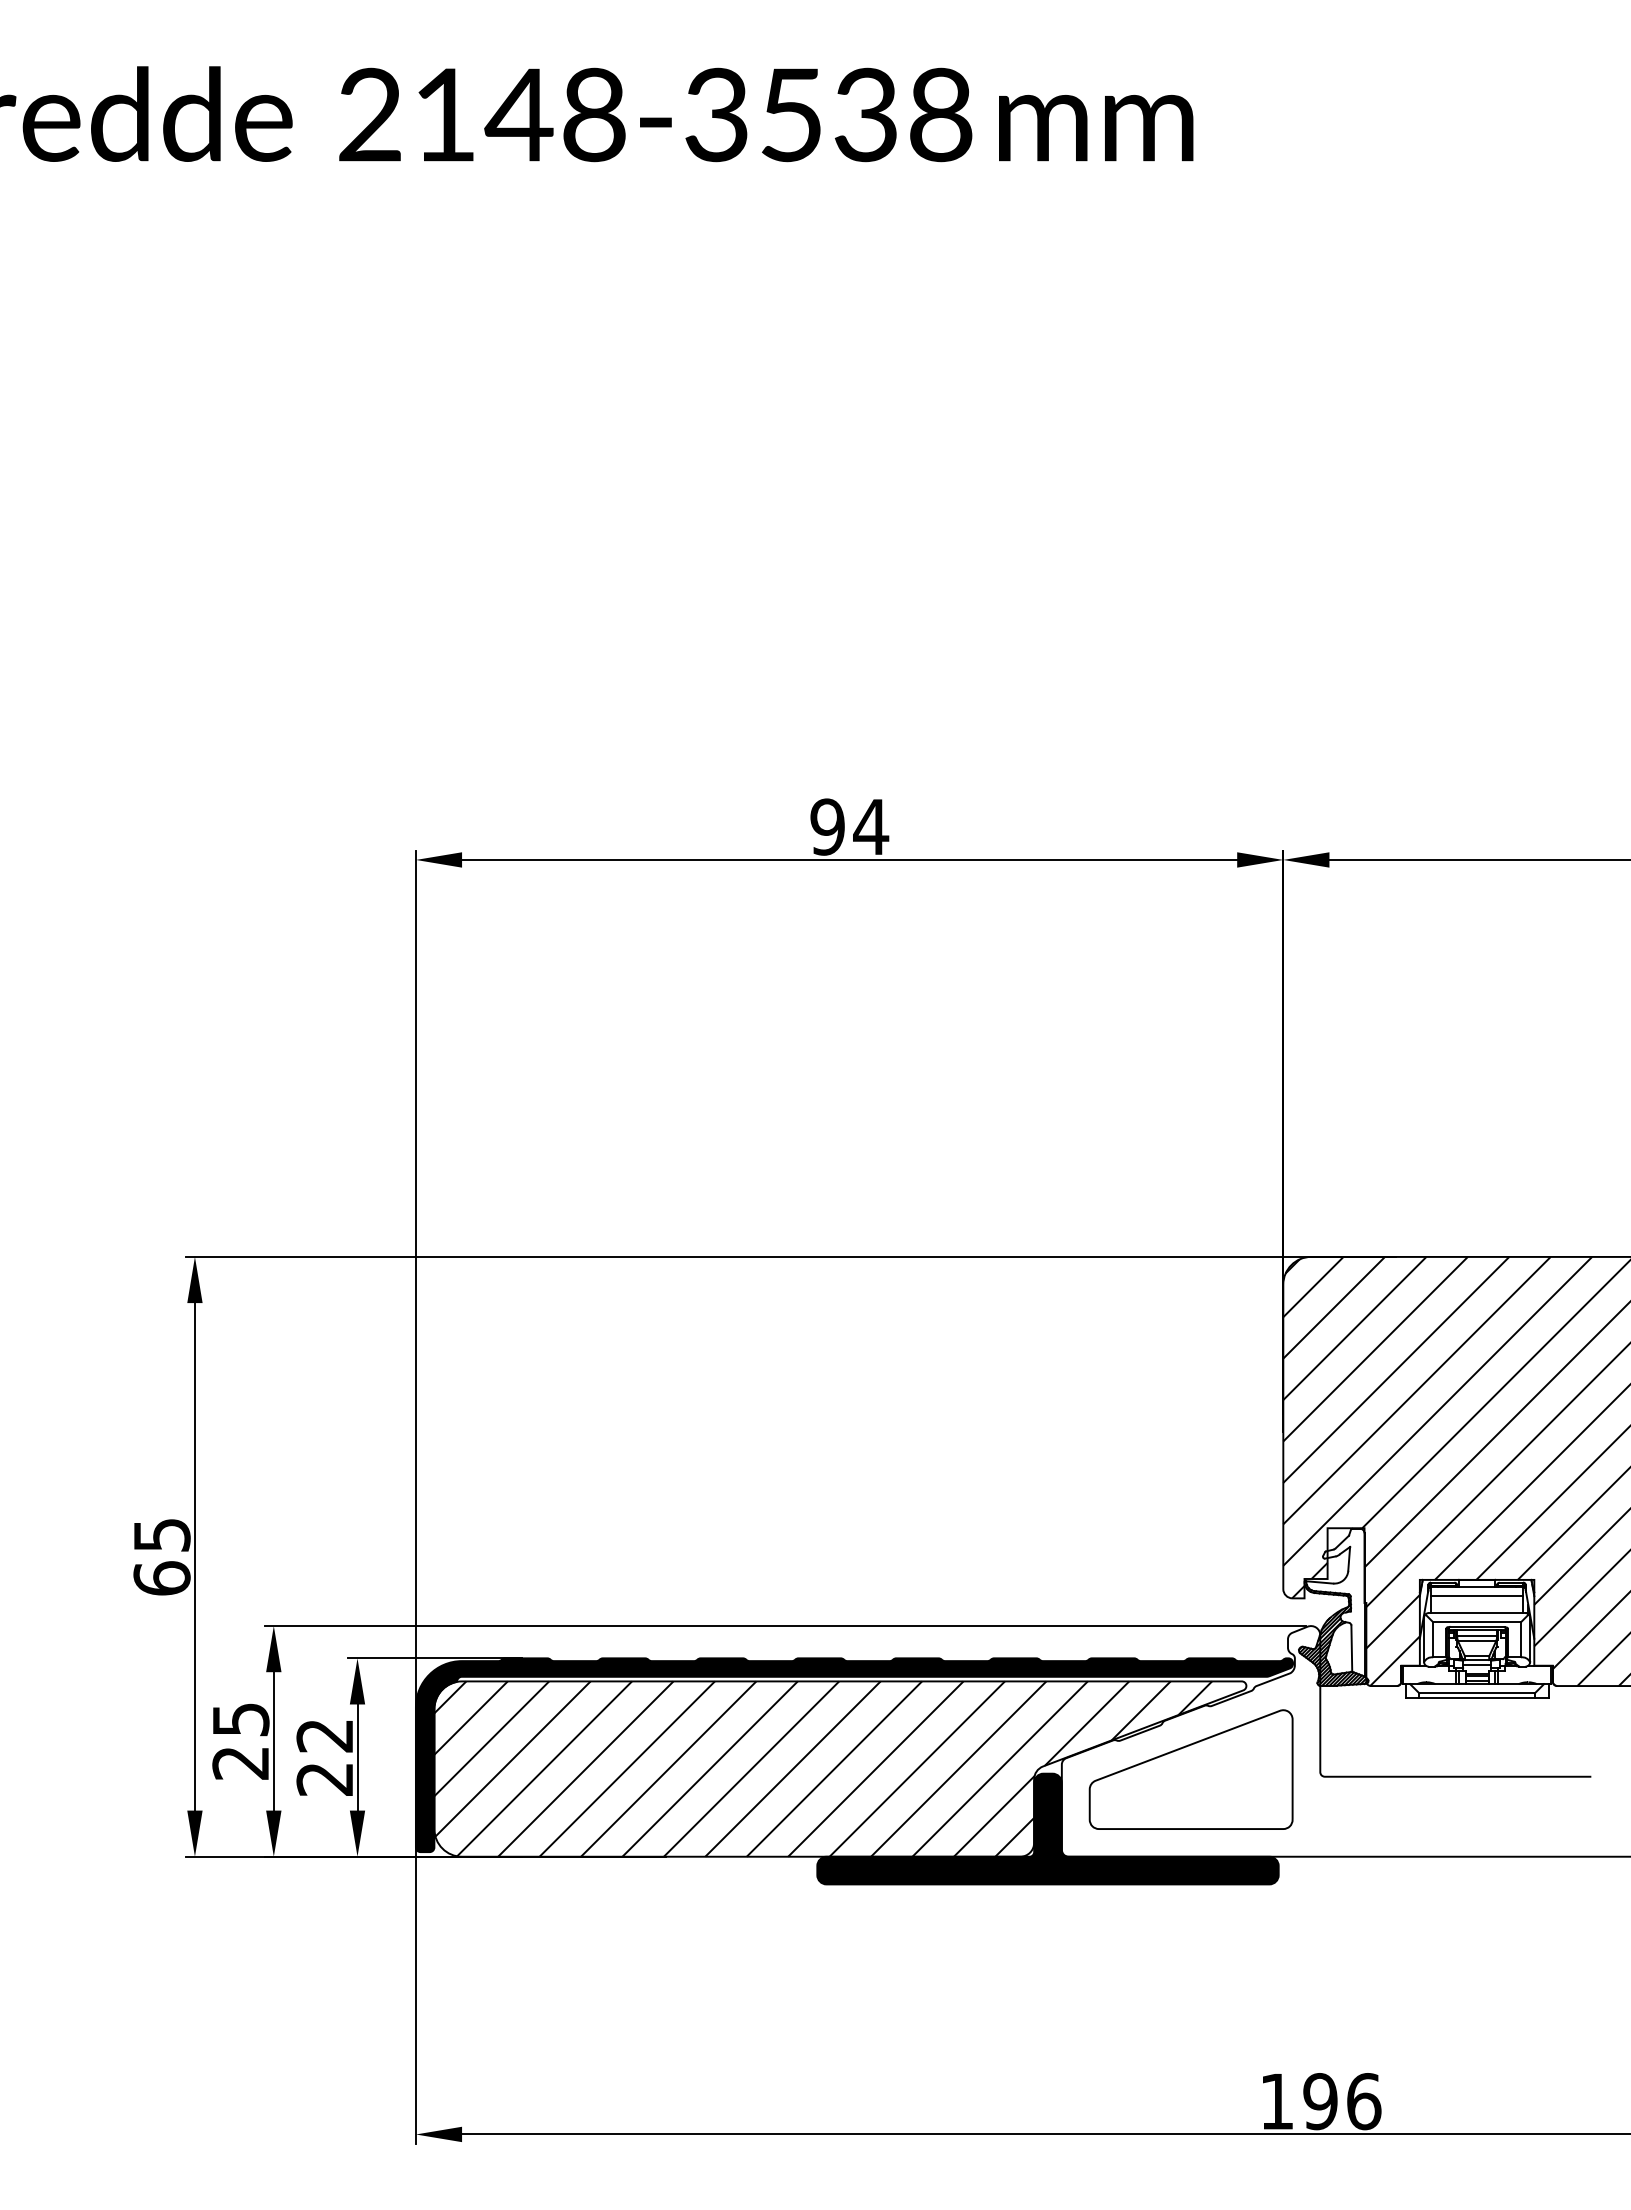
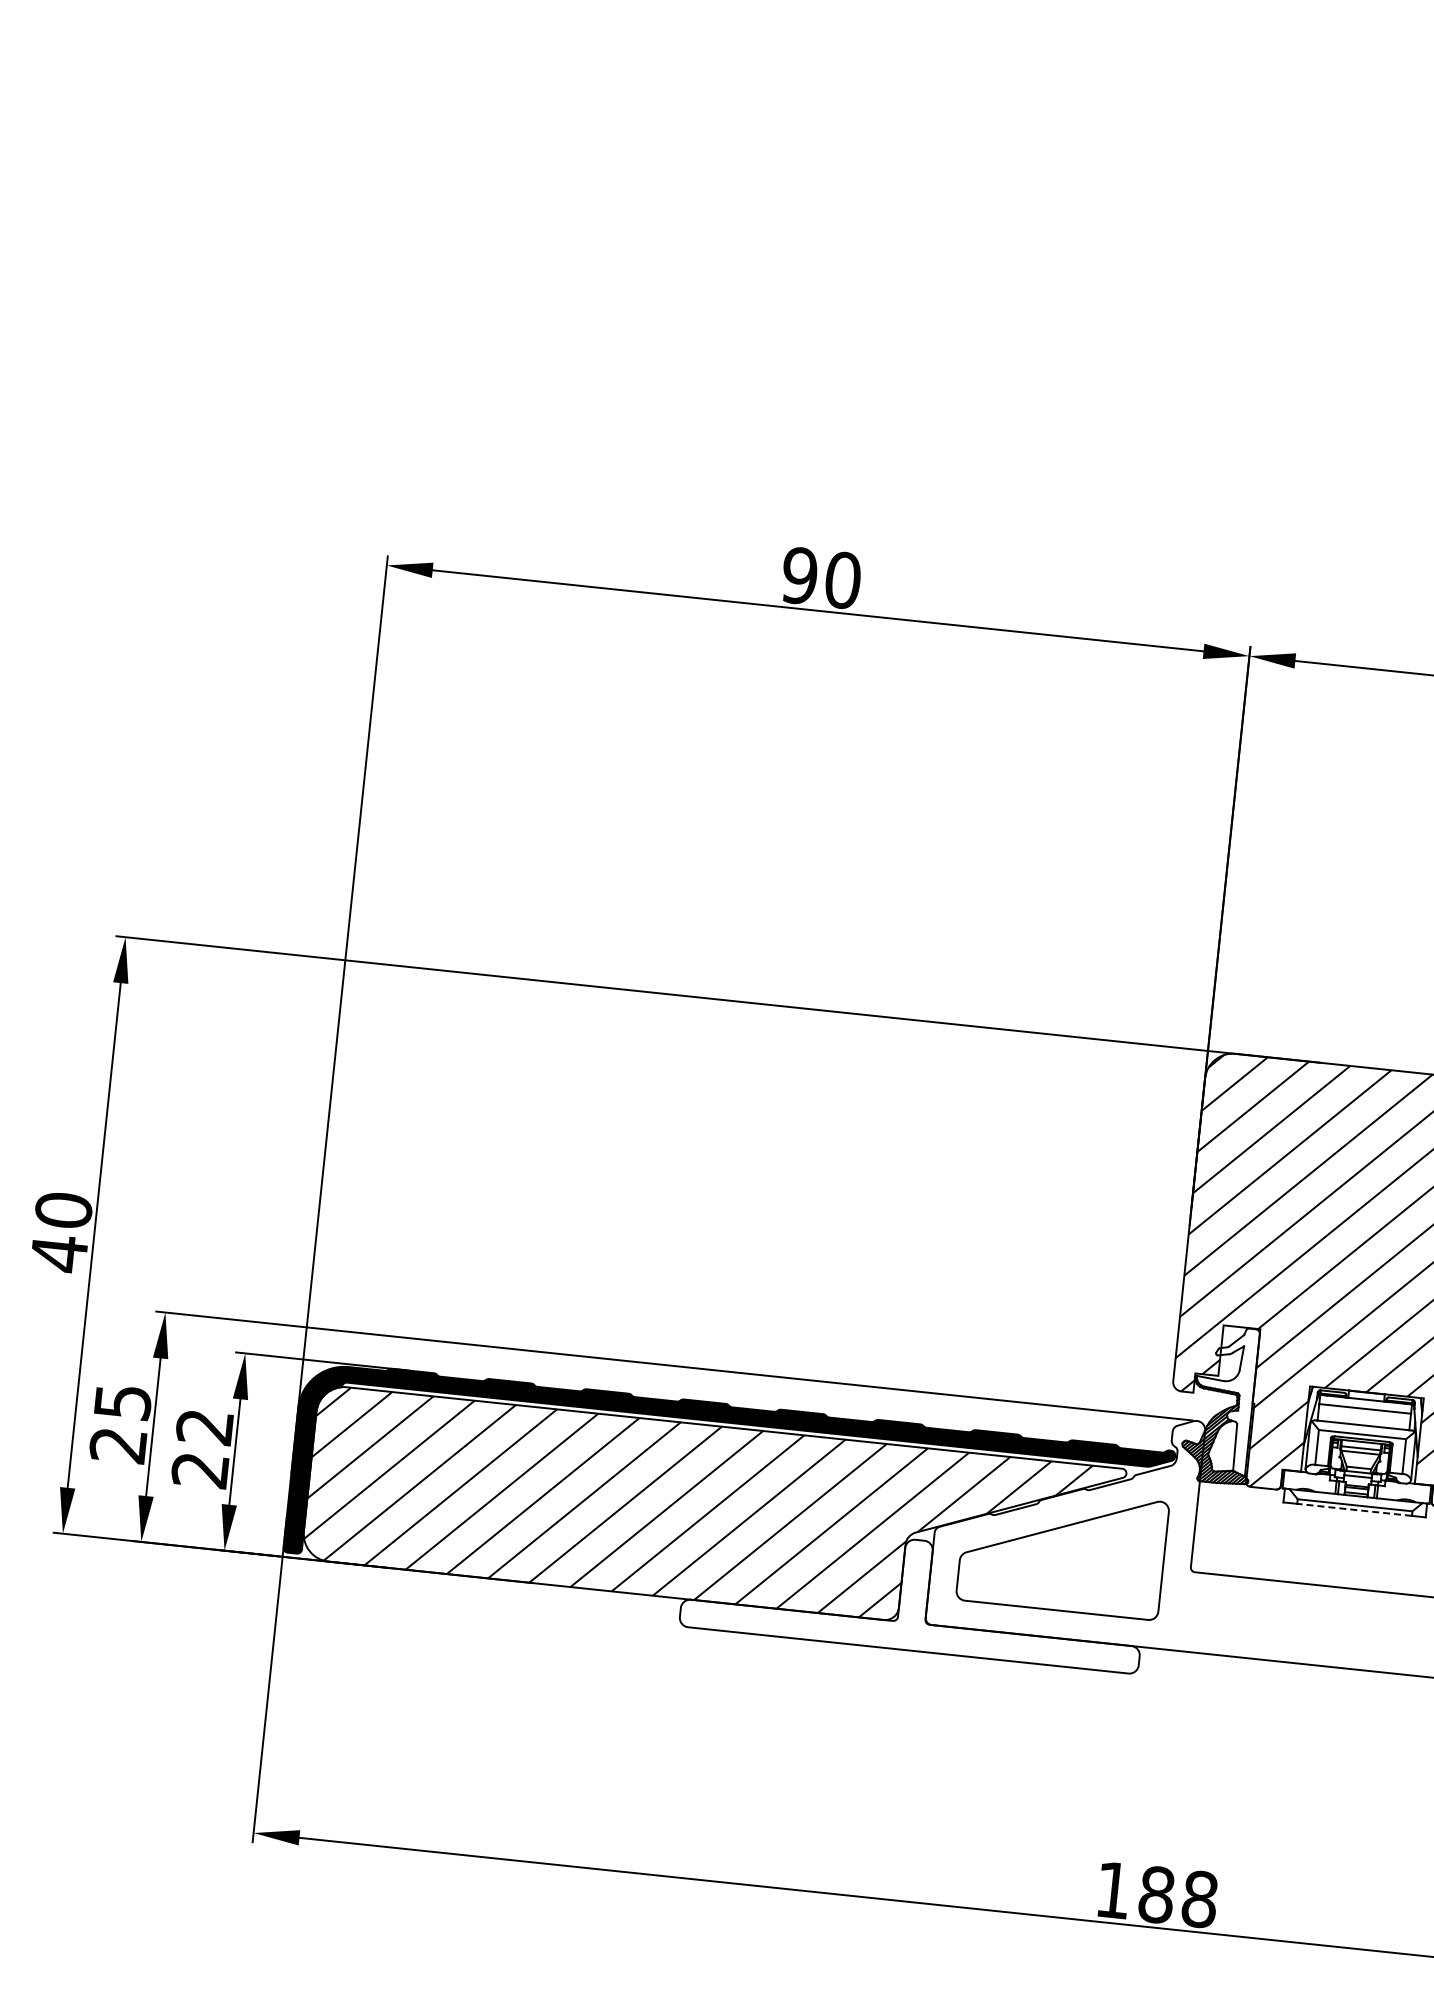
text: (871, 826) -> (843, 579), 94 -> 90
text: (161, 1557) -> (60, 1232), 65 -> 40
line: (1477, 1698) -> (1354, 1510), solid -> dashed
fill: (1047, 1828) -> (913, 1594), removed
text: (1342, 2101) -> (1178, 1897), 196 -> 188

